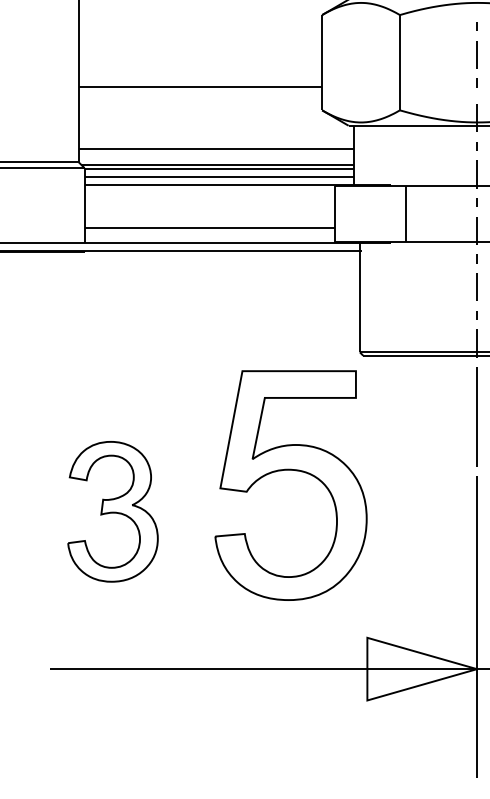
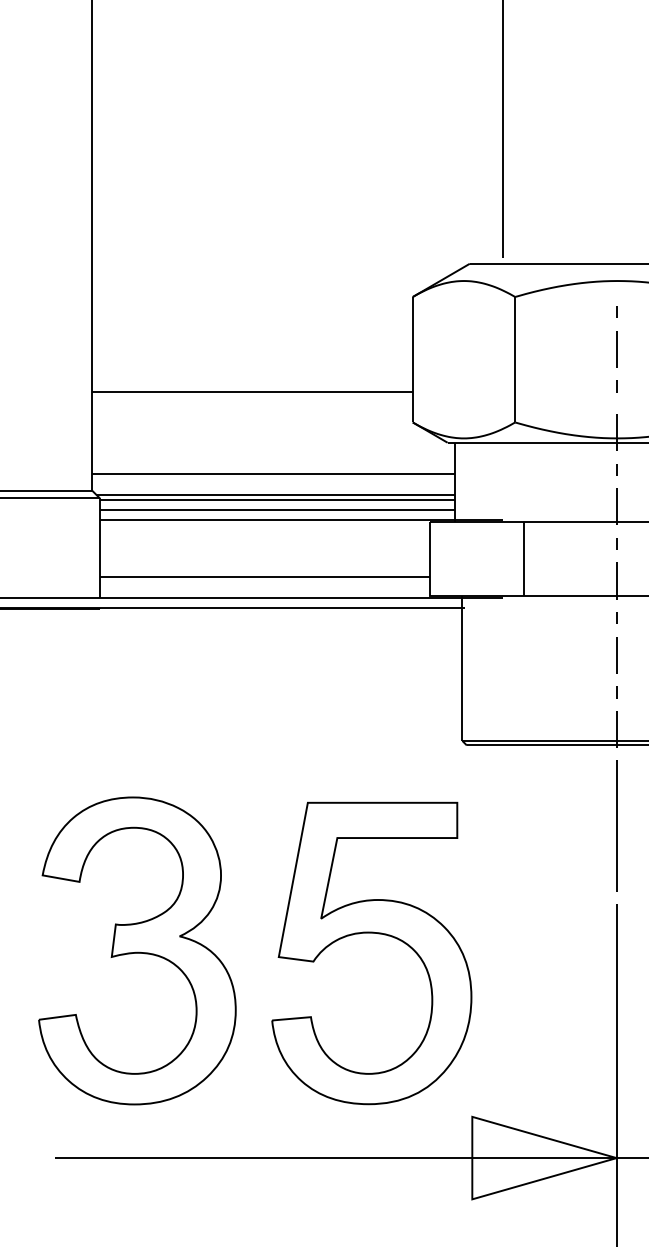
part: (290, 470) -> (371, 933), moved
part: (113, 511) -> (137, 950), size x1.67

